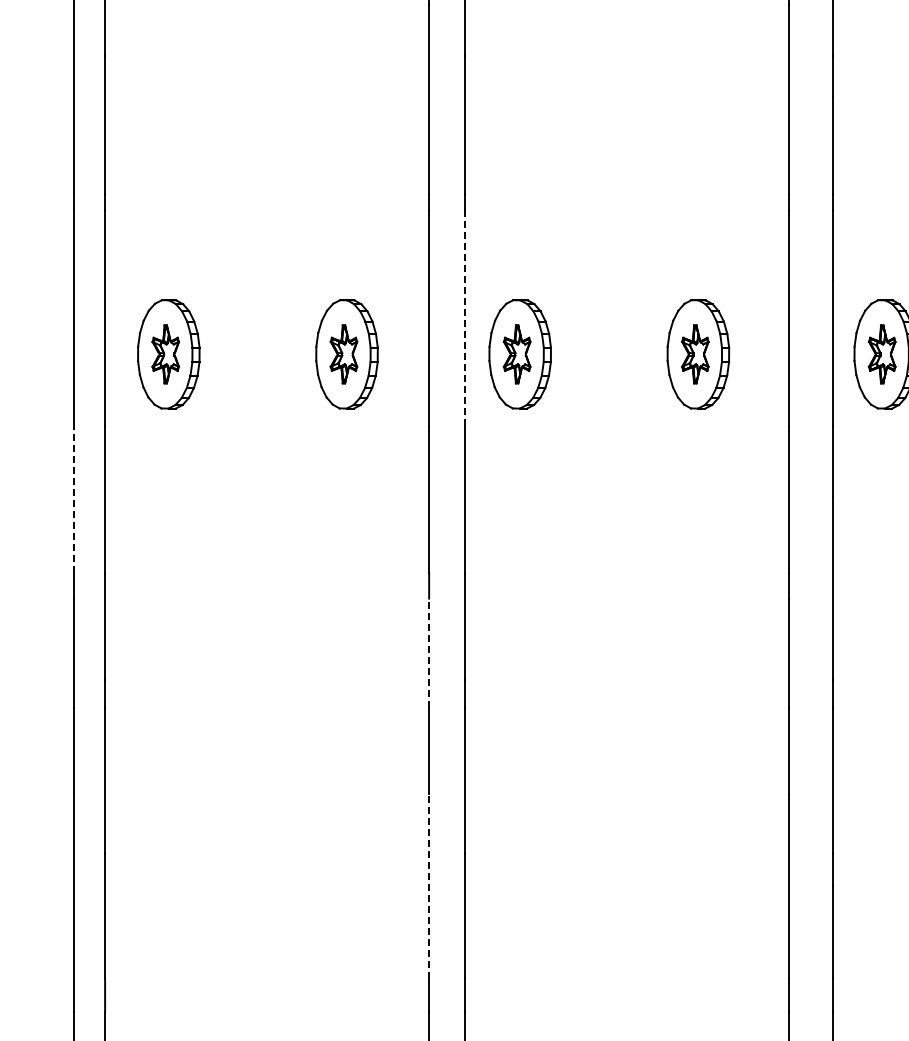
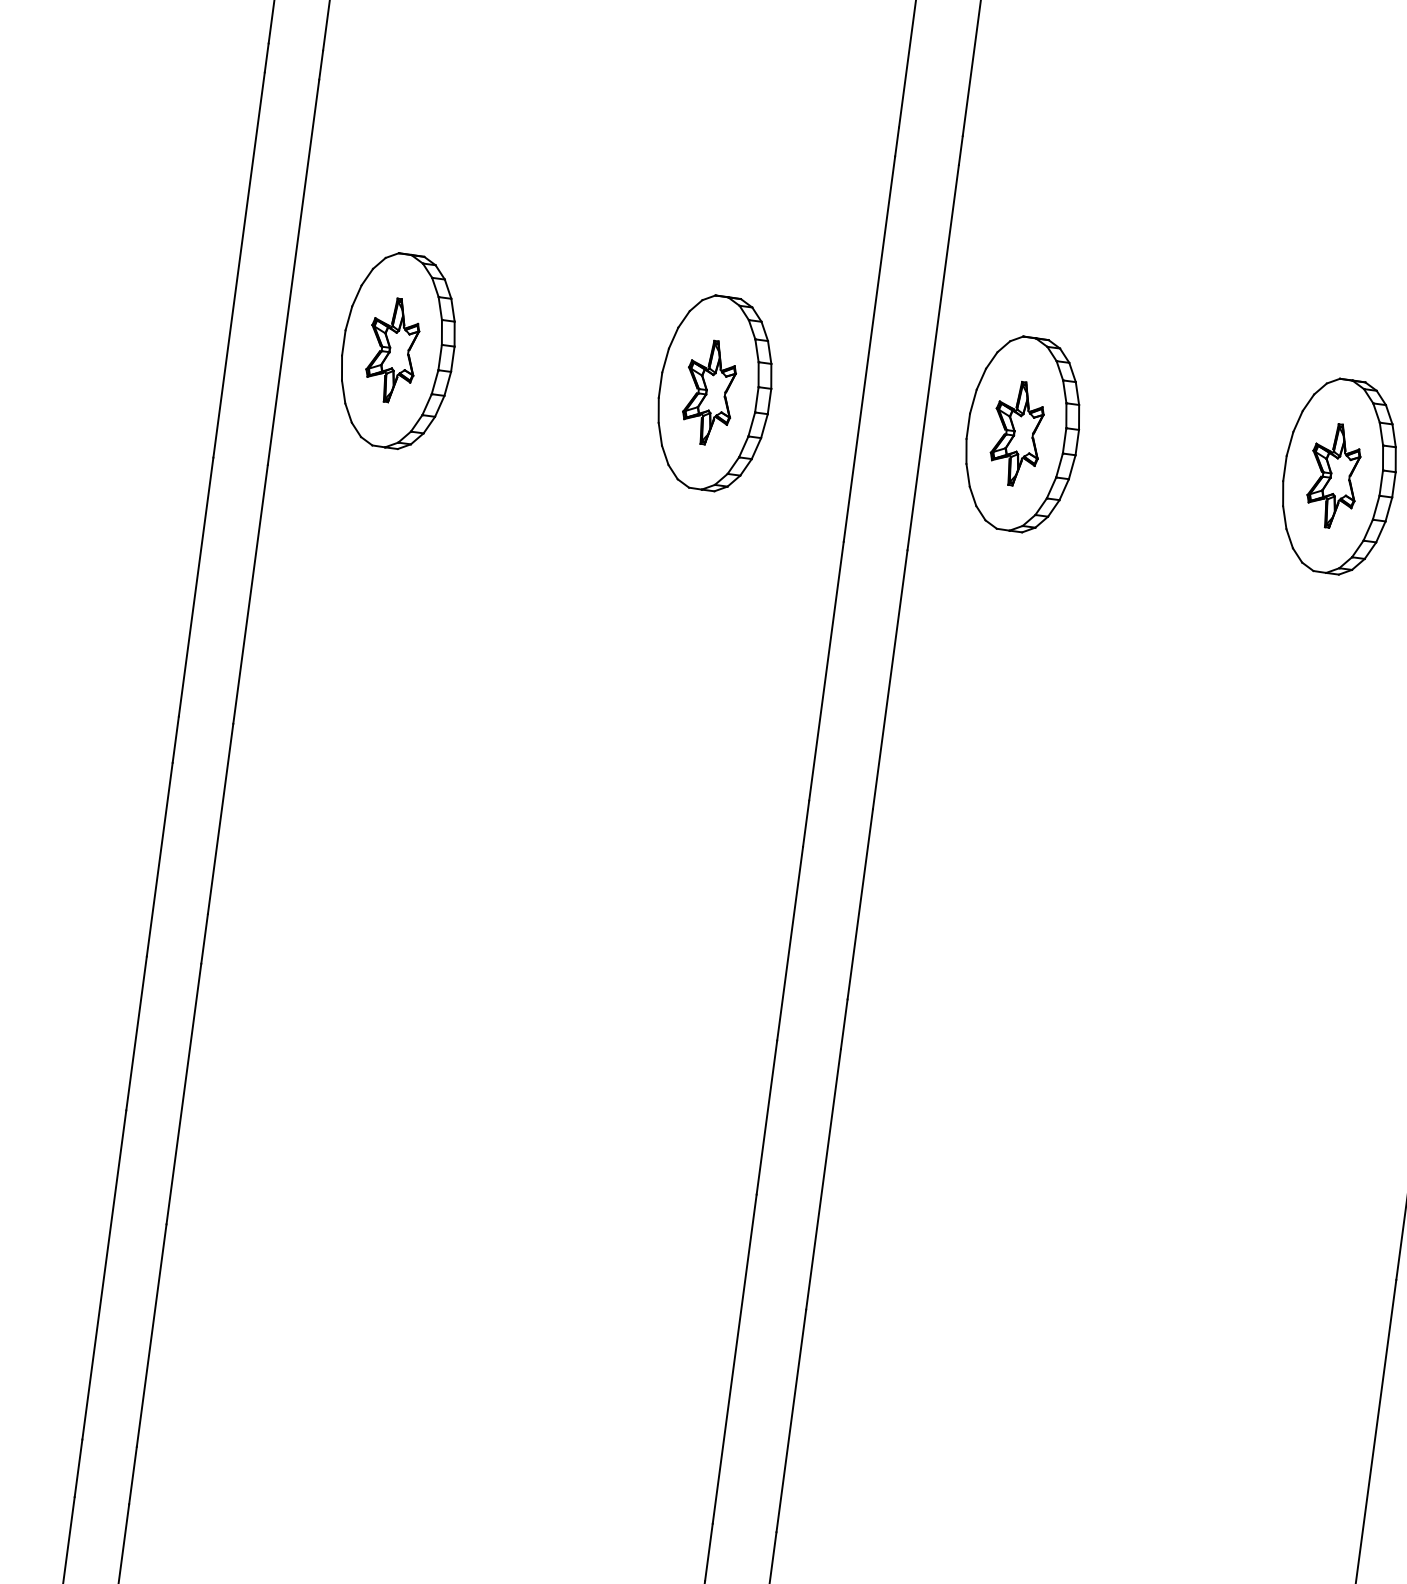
line: (465, 319) -> (933, 359), dashed -> solid
line: (74, 499) -> (196, 586), dashed -> solid
line: (429, 652) -> (790, 942), dashed -> solid
line: (429, 886) -> (735, 1358), dashed -> solid

